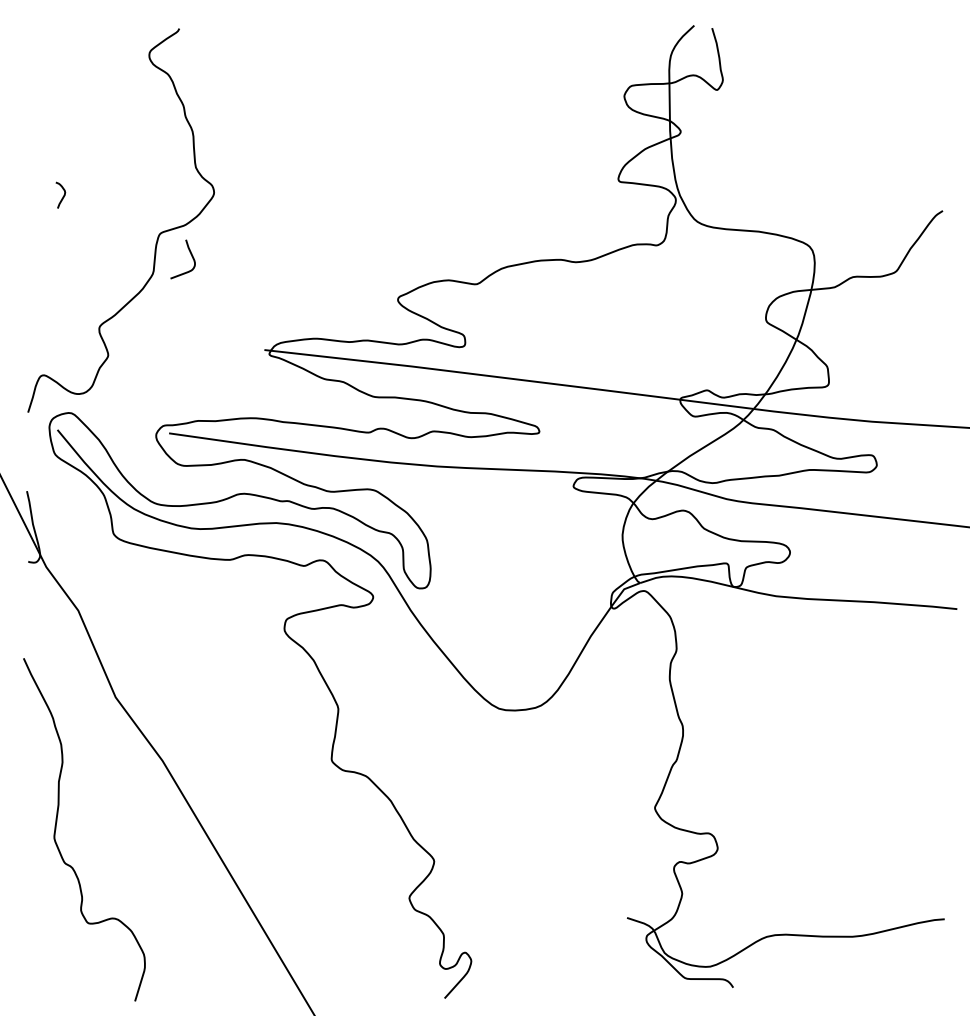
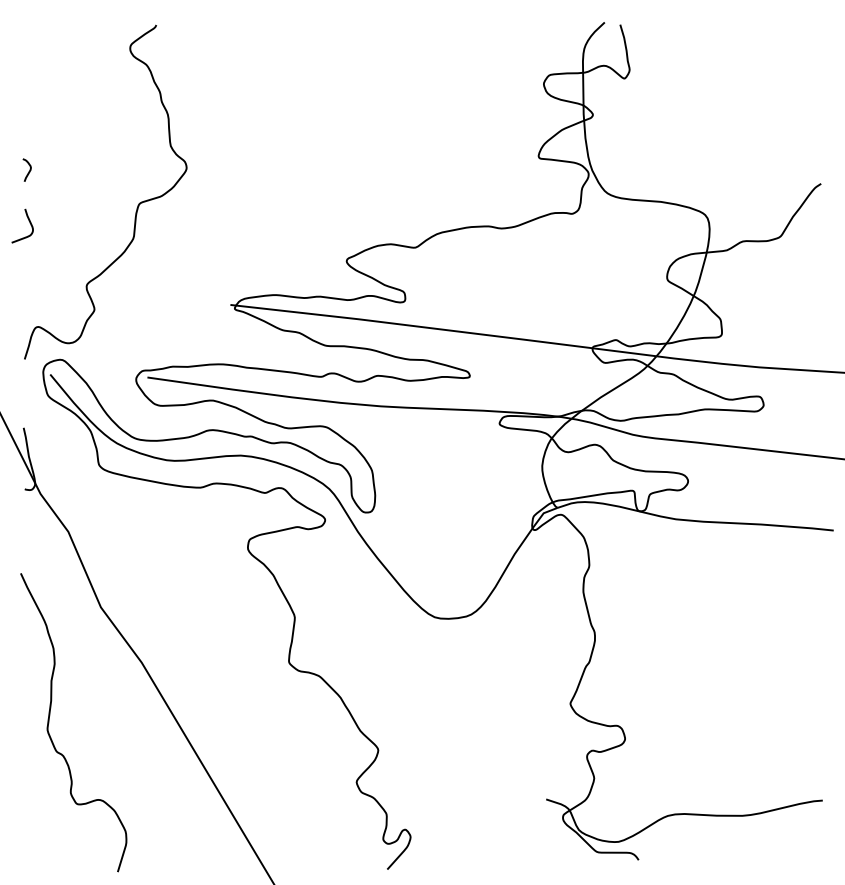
curve: (62, 196) -> (28, 171), moved
curve: (190, 256) -> (29, 223), moved

